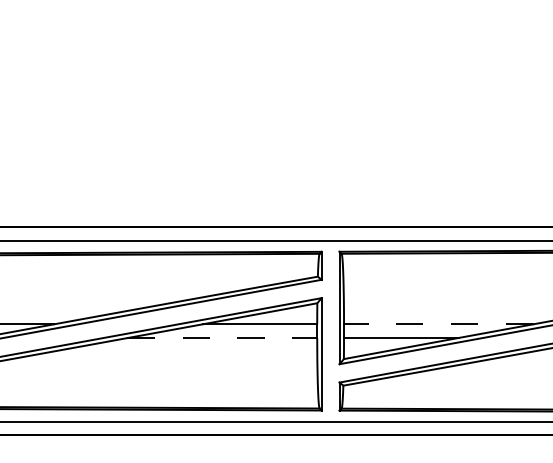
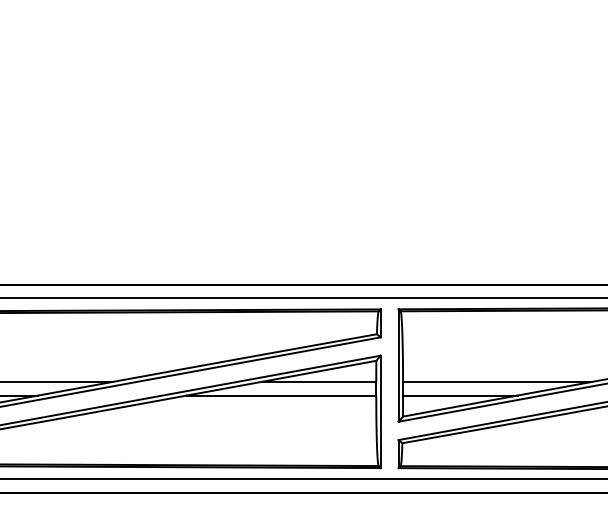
line: (438, 323) -> (497, 381), dashed -> solid
line: (222, 337) -> (281, 395), dashed -> solid

